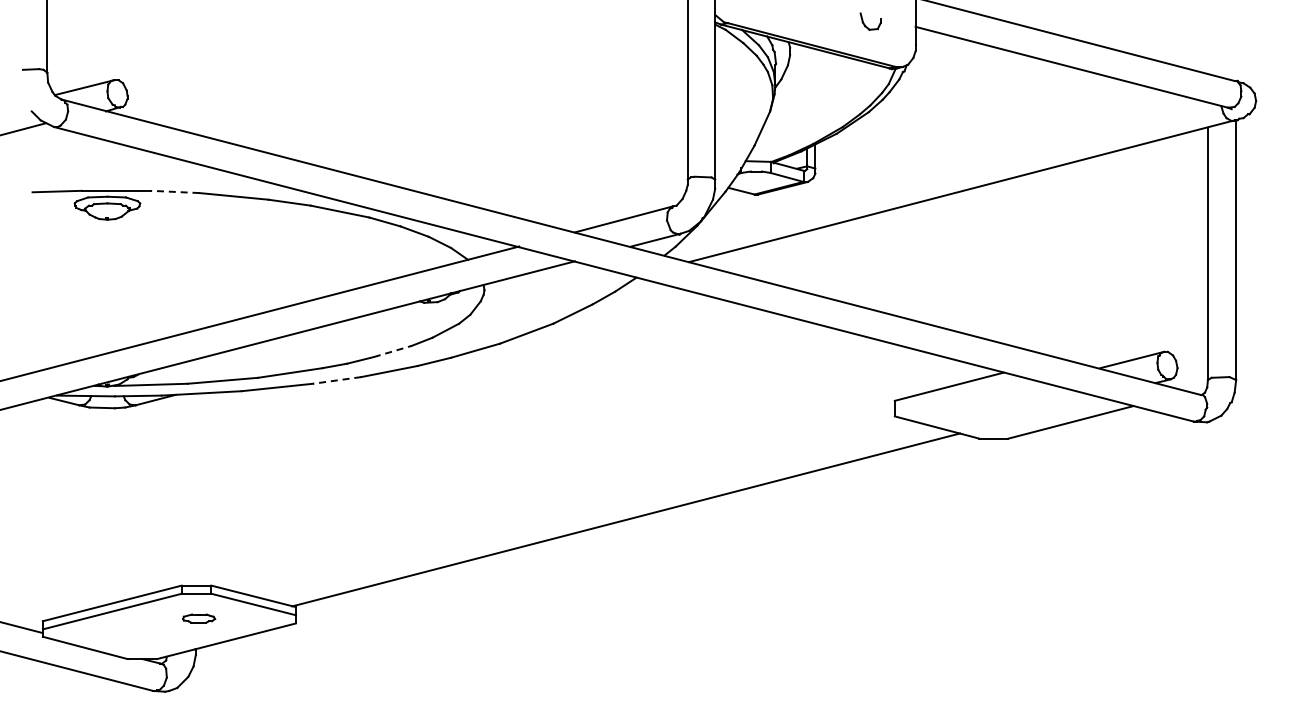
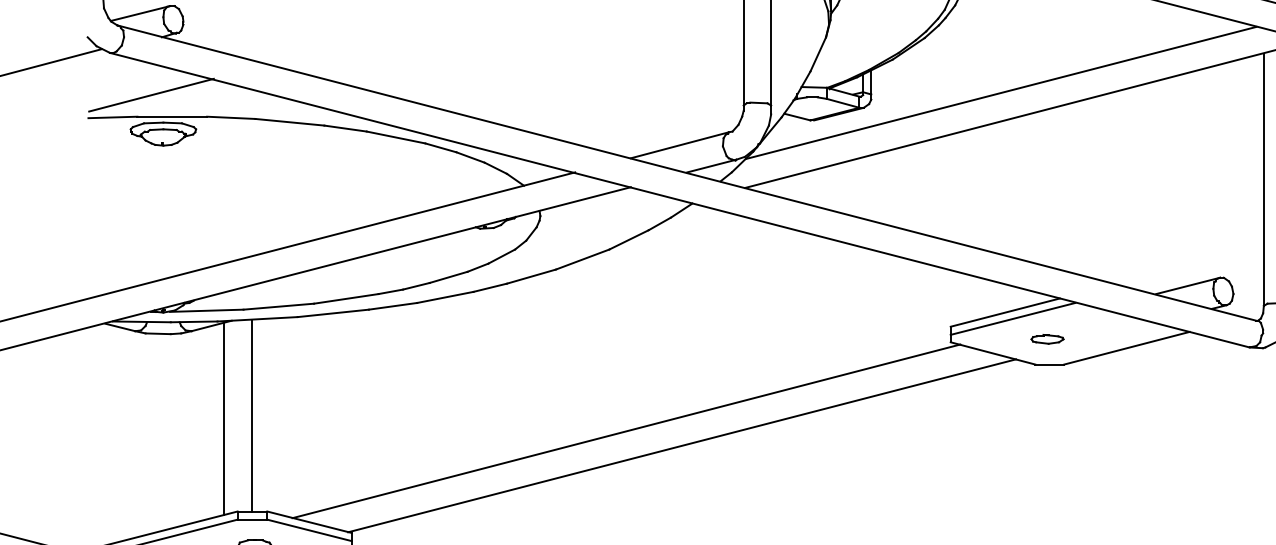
line: (945, 167) -> (1001, 93), added
line: (95, 168) -> (151, 94), added
line: (174, 191) -> (230, 117), dashed -> solid
line: (392, 351) -> (448, 277), dashed -> solid
line: (336, 380) -> (392, 306), dashed -> solid
line: (956, 392) -> (1012, 318), added
part: (991, 413) -> (1047, 339), added
line: (195, 489) -> (251, 415), added
line: (167, 493) -> (223, 419), added
line: (570, 505) -> (626, 431), added

